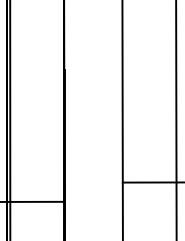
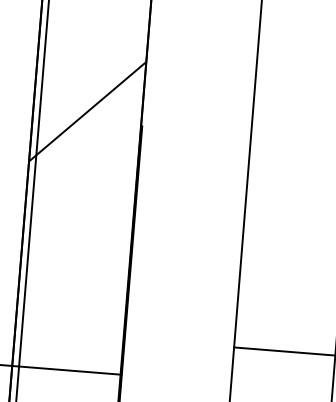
hatch: (35, 64) -> (87, 111), added

